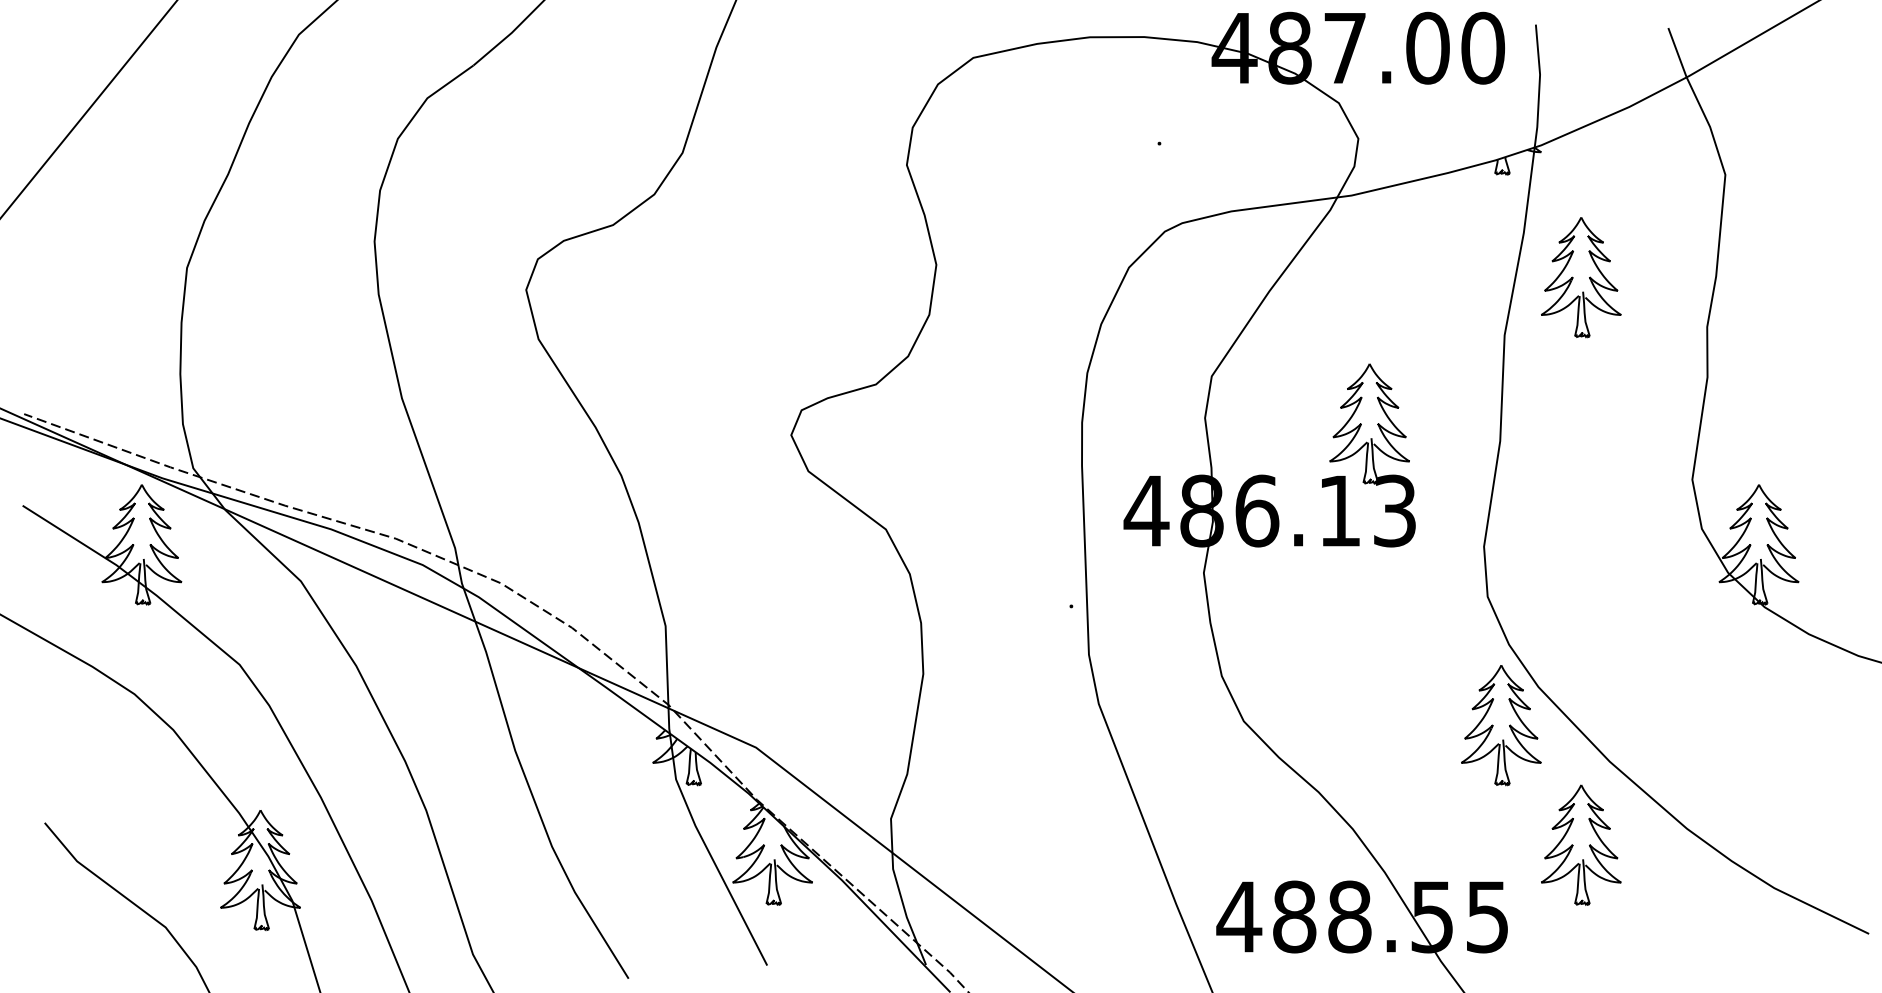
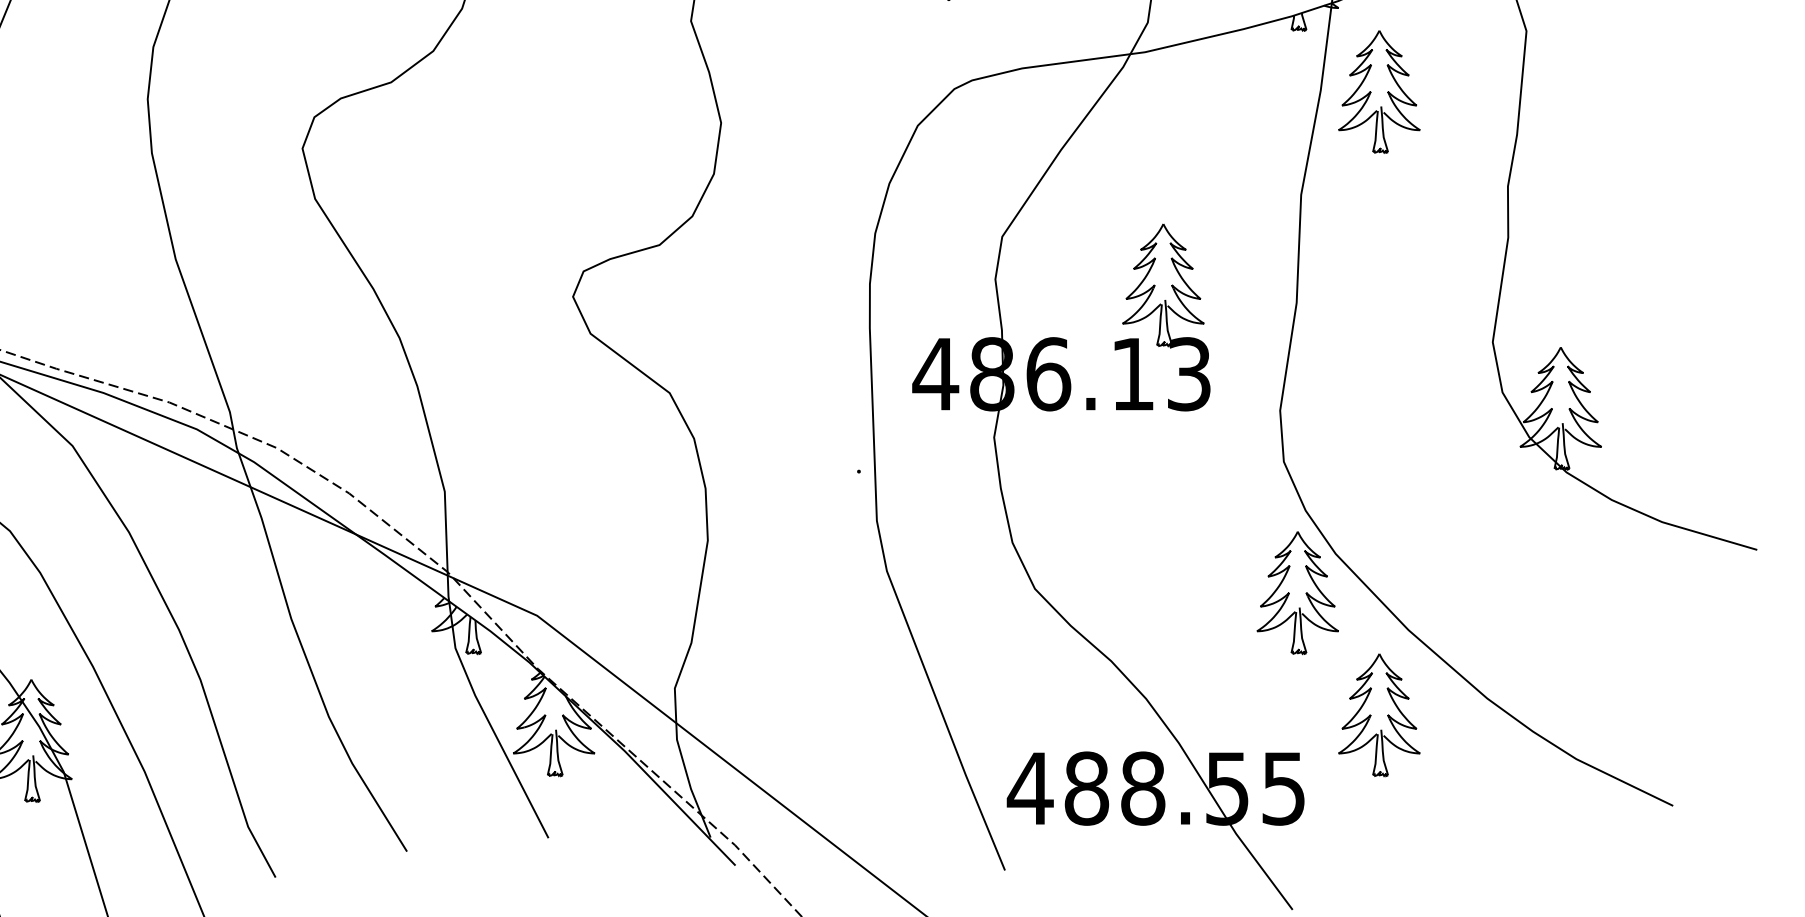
part: (1581, 277) -> (1379, 91), moved

